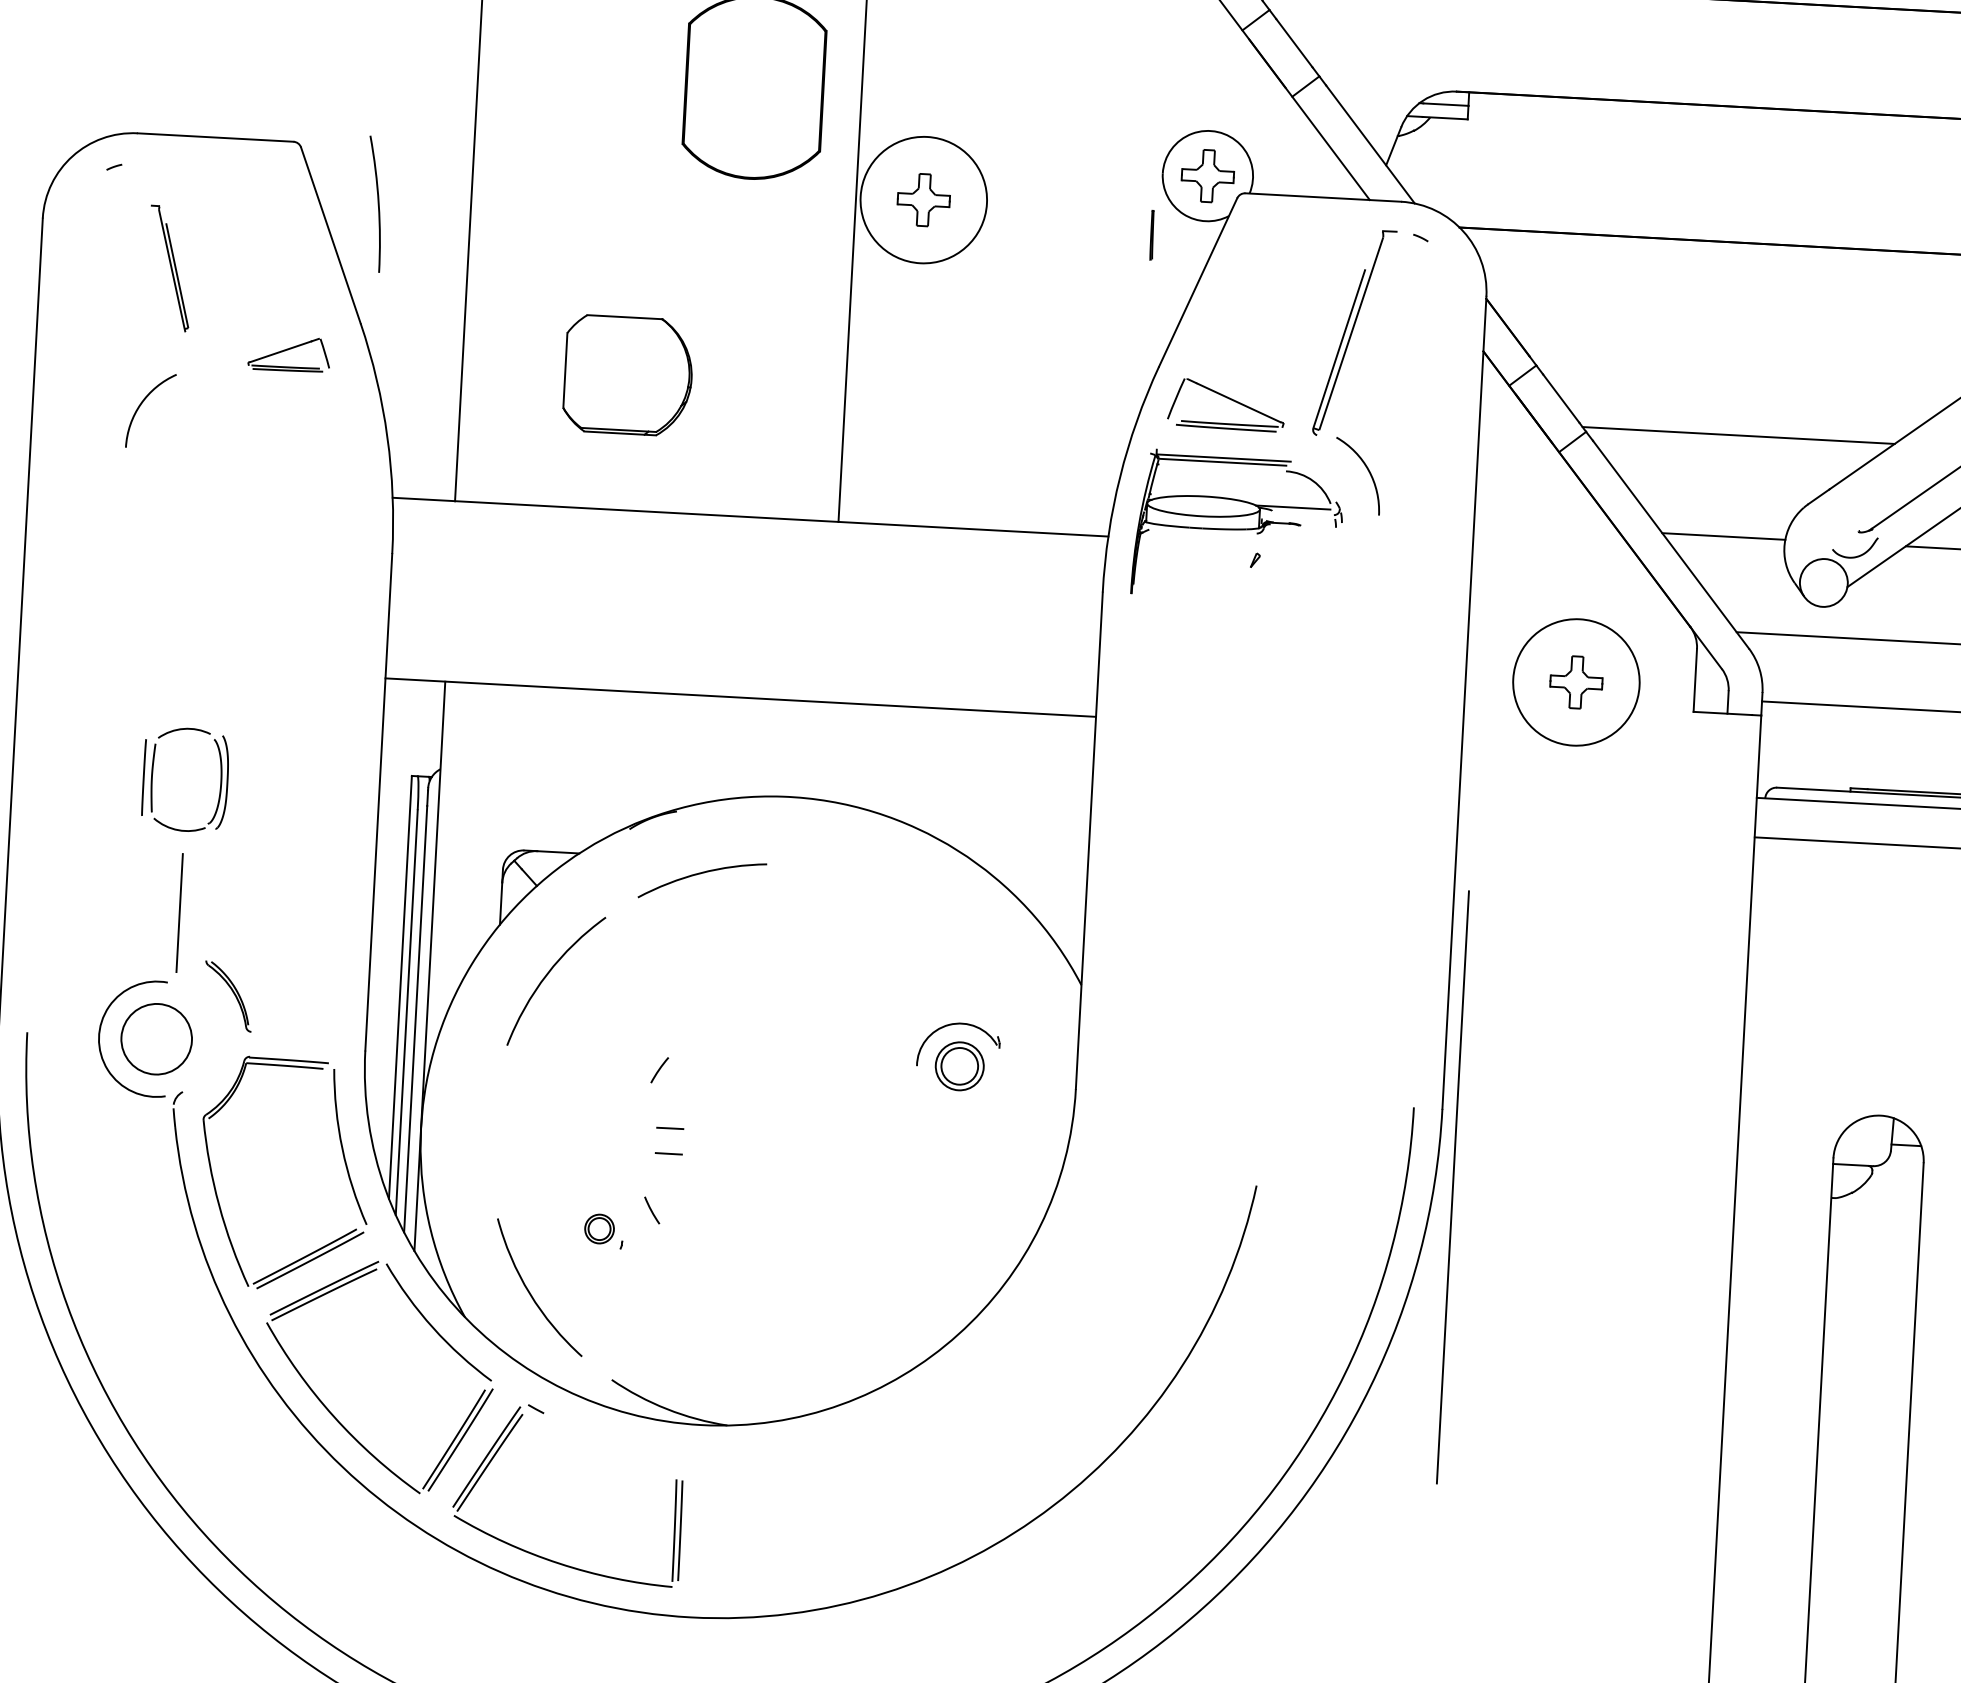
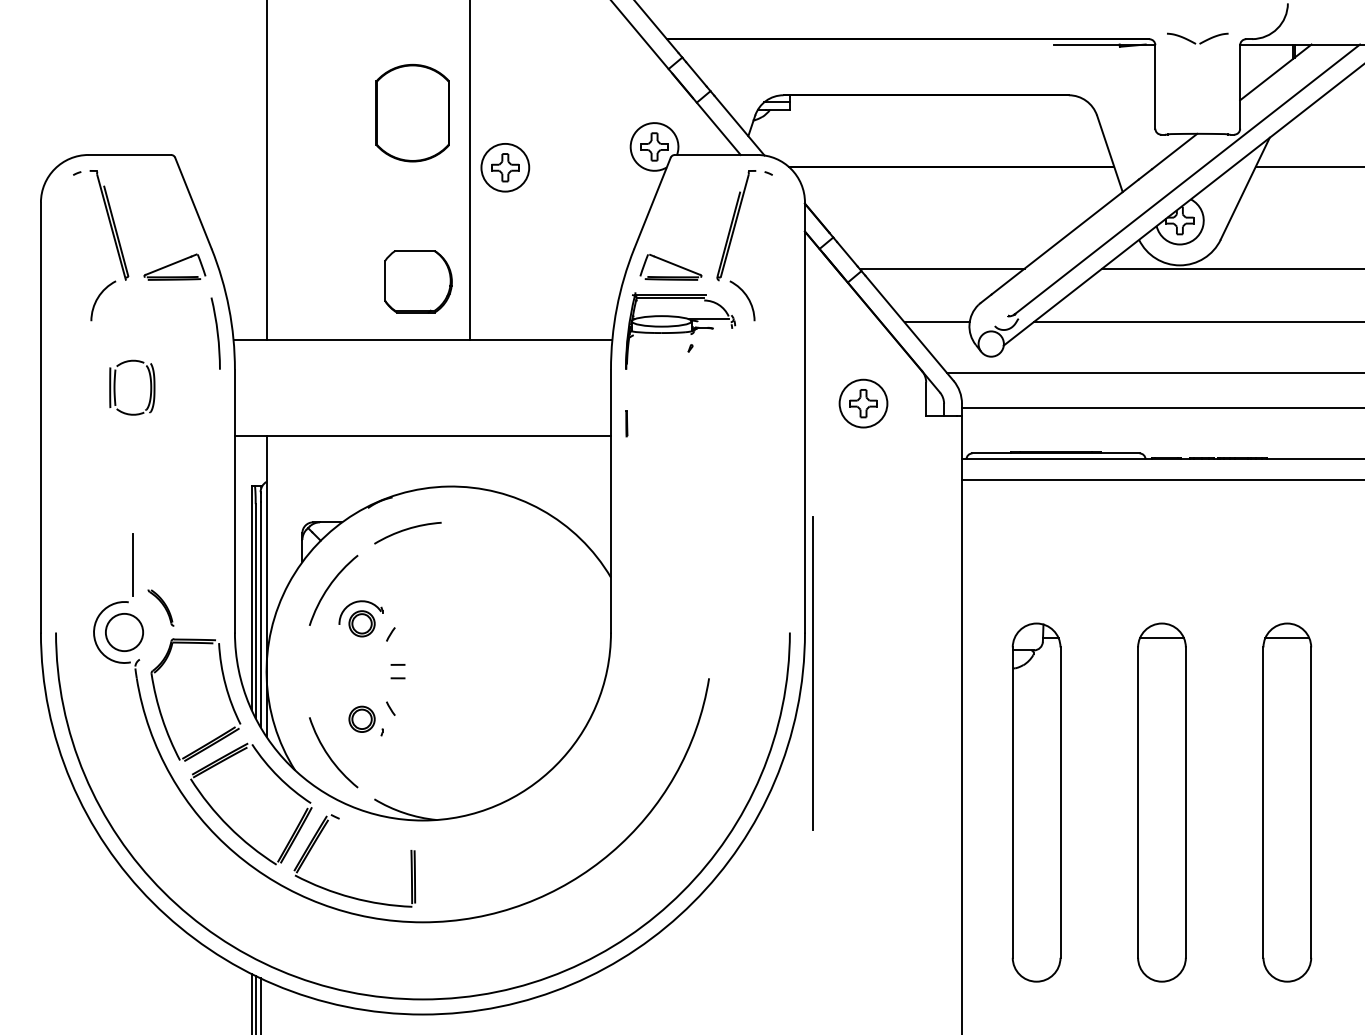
circle: (924, 199) -> (505, 167), size x0.71
arc: (376, 204) -> (216, 333), moved
line: (1151, 234) -> (626, 423), moved
part: (169, 268) -> (109, 225), size x1.67
part: (288, 352) -> (174, 266), size x1.43
part: (628, 375) -> (418, 281), moved
circle: (1576, 682) -> (863, 403), size x0.71
part: (153, 777) -> (115, 387), moved
part: (957, 1056) -> (360, 618), moved
part: (603, 1230) -> (365, 720), size x1.67

